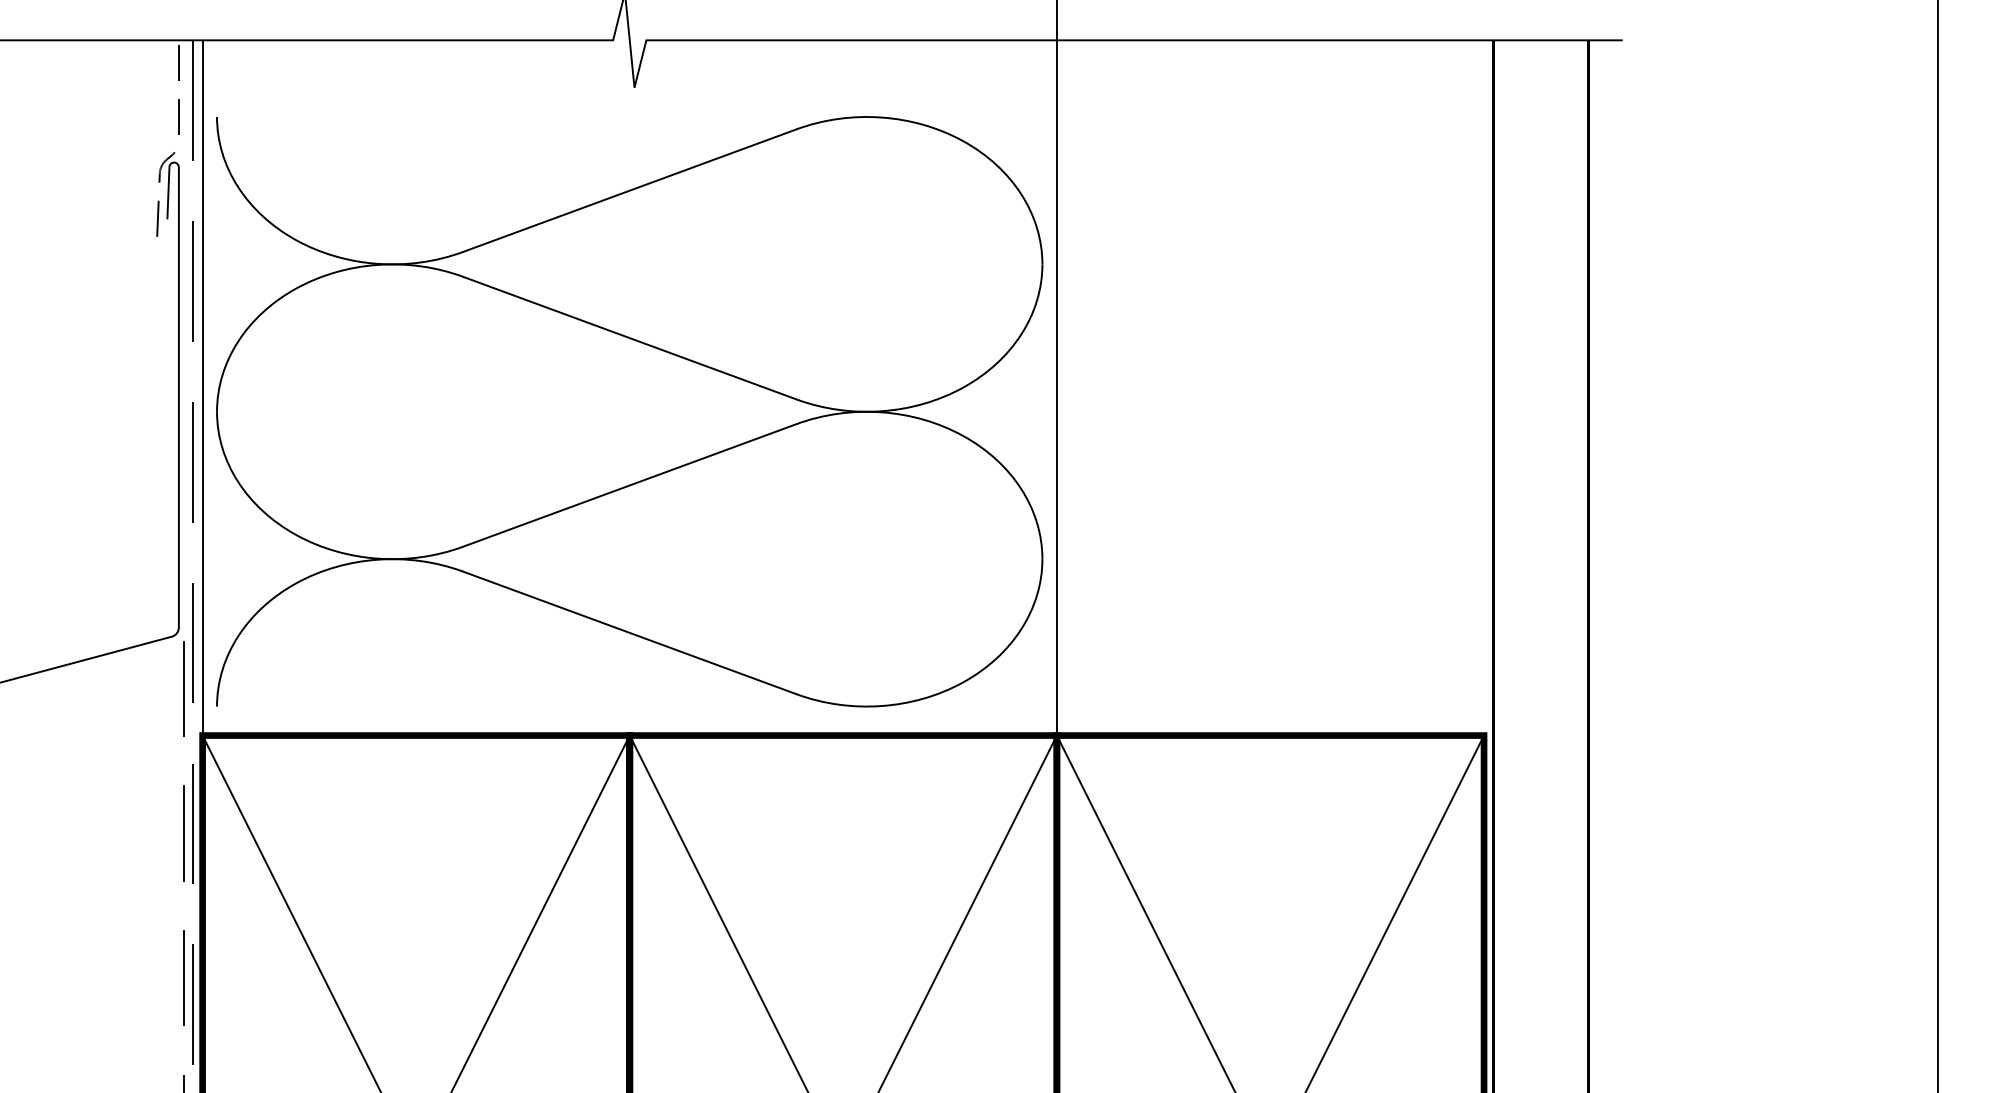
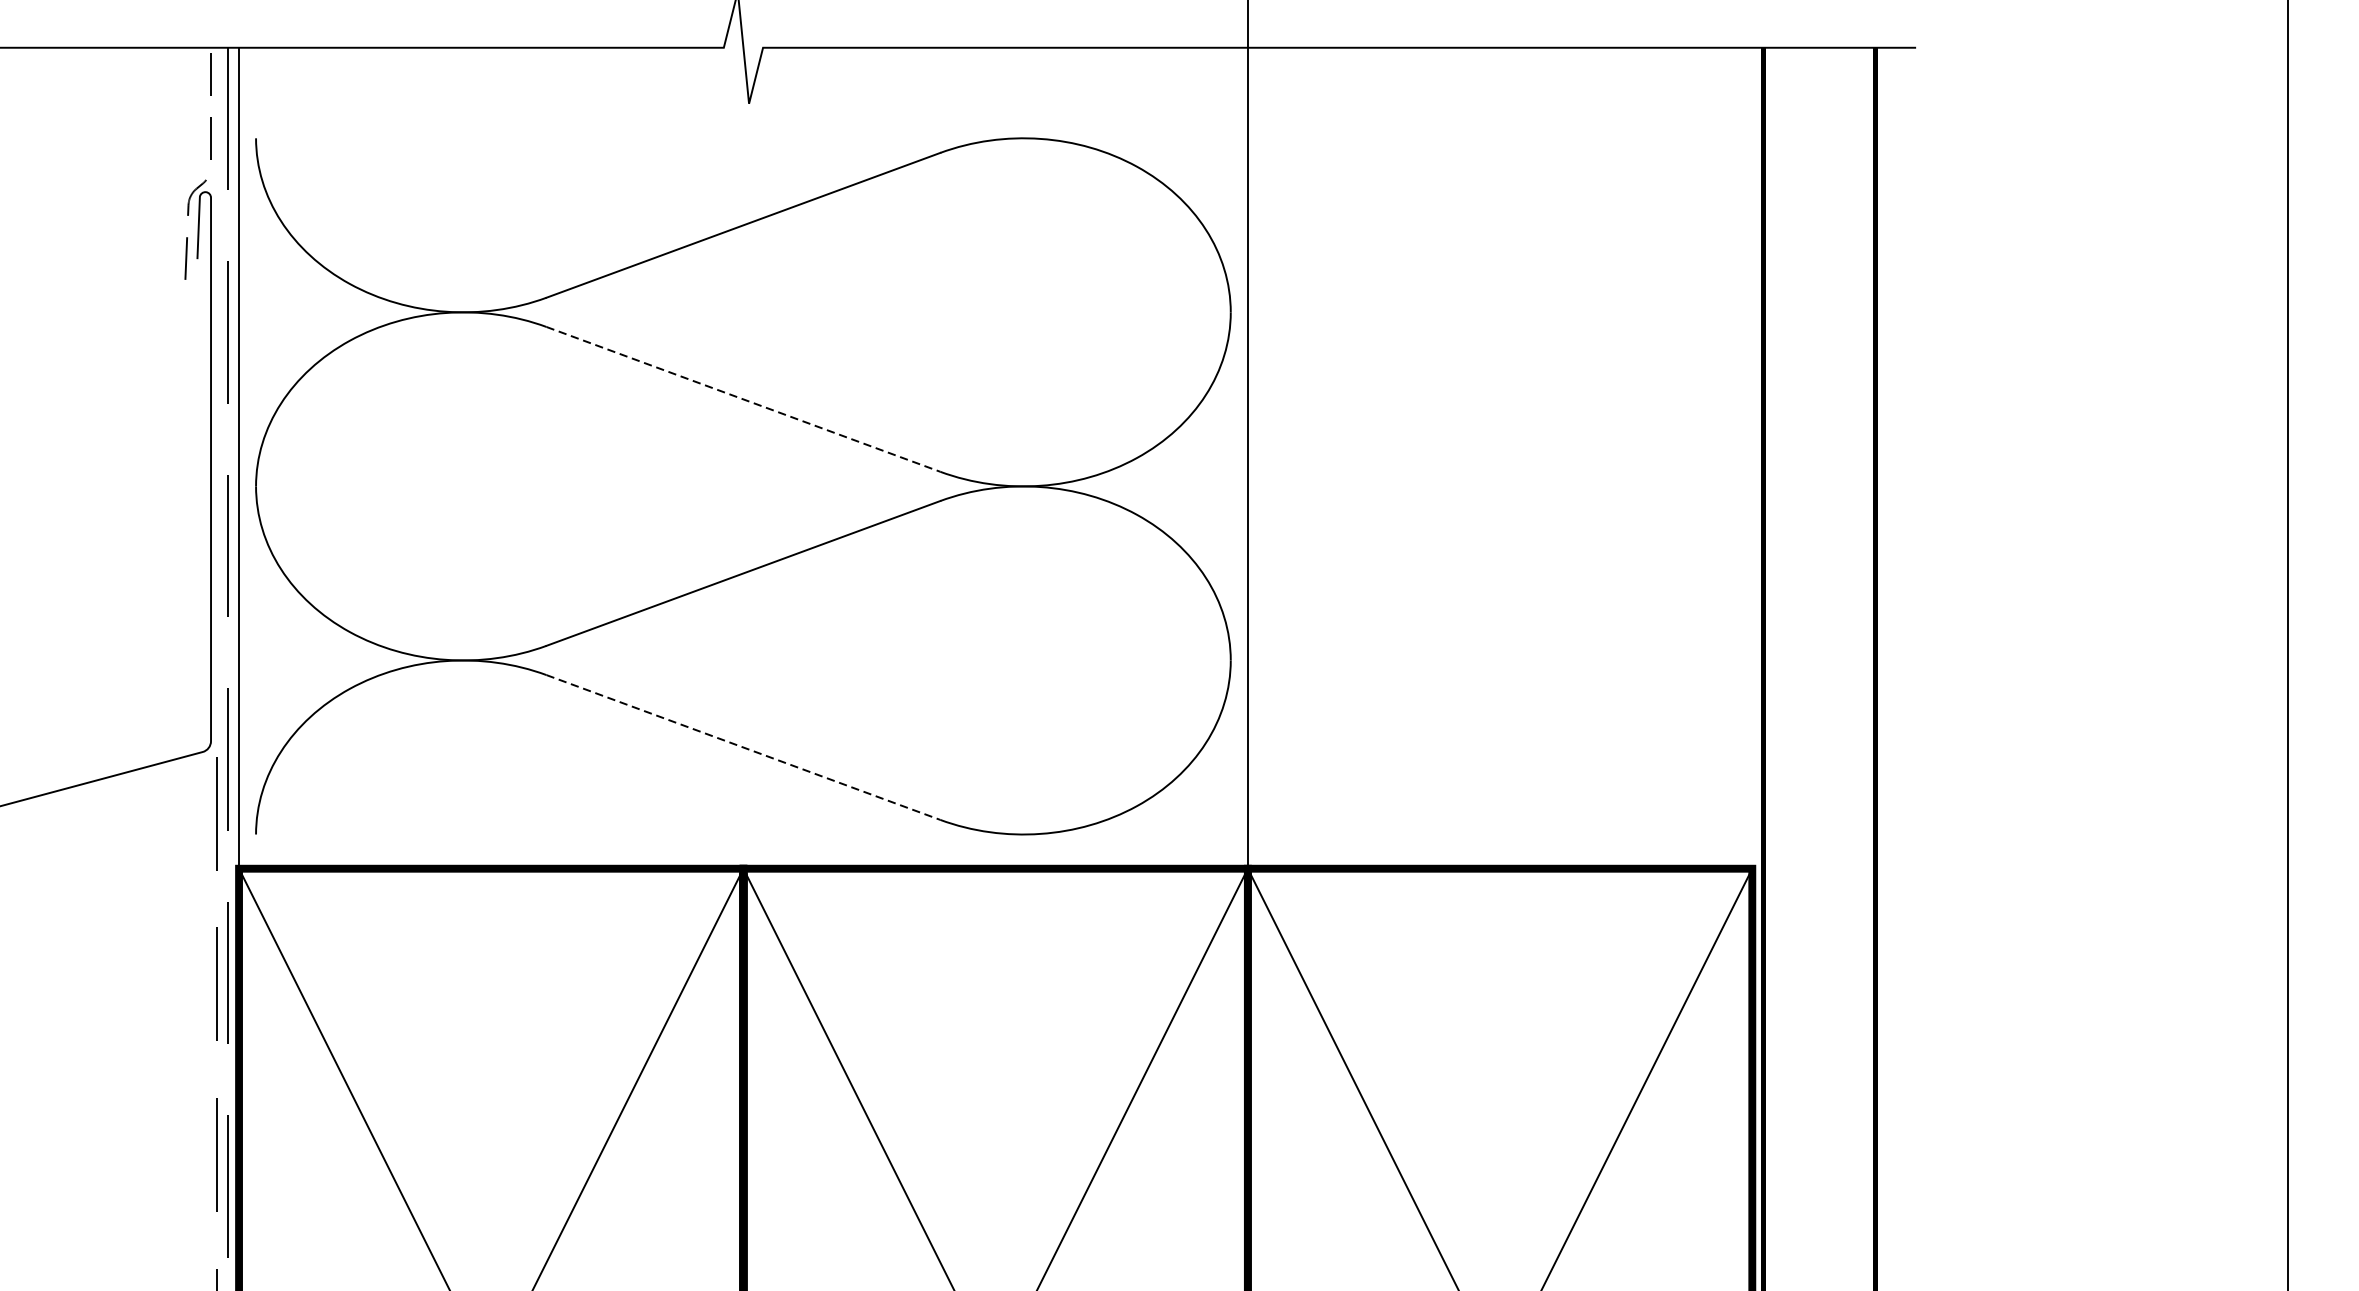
line: (629, 338) -> (743, 399), solid -> dashed
line: (629, 632) -> (743, 747), solid -> dashed

